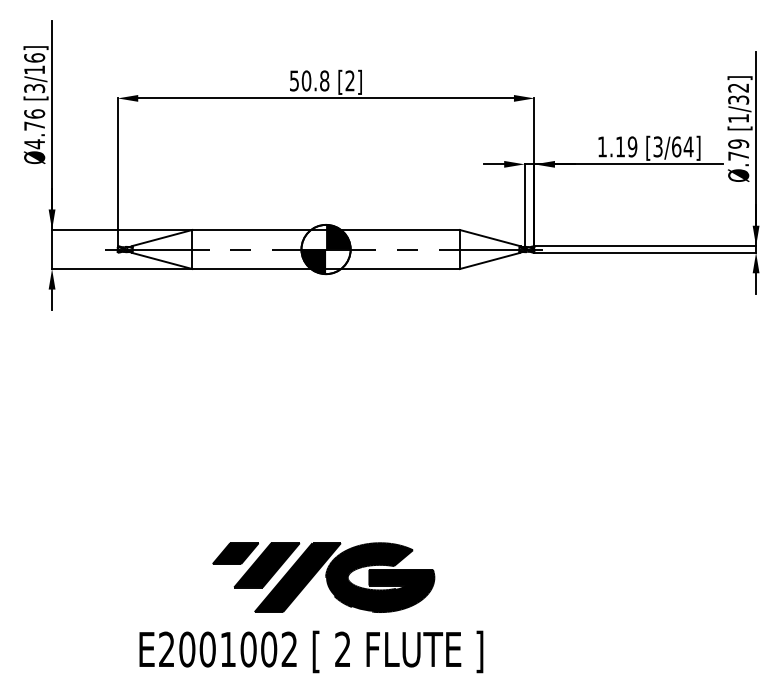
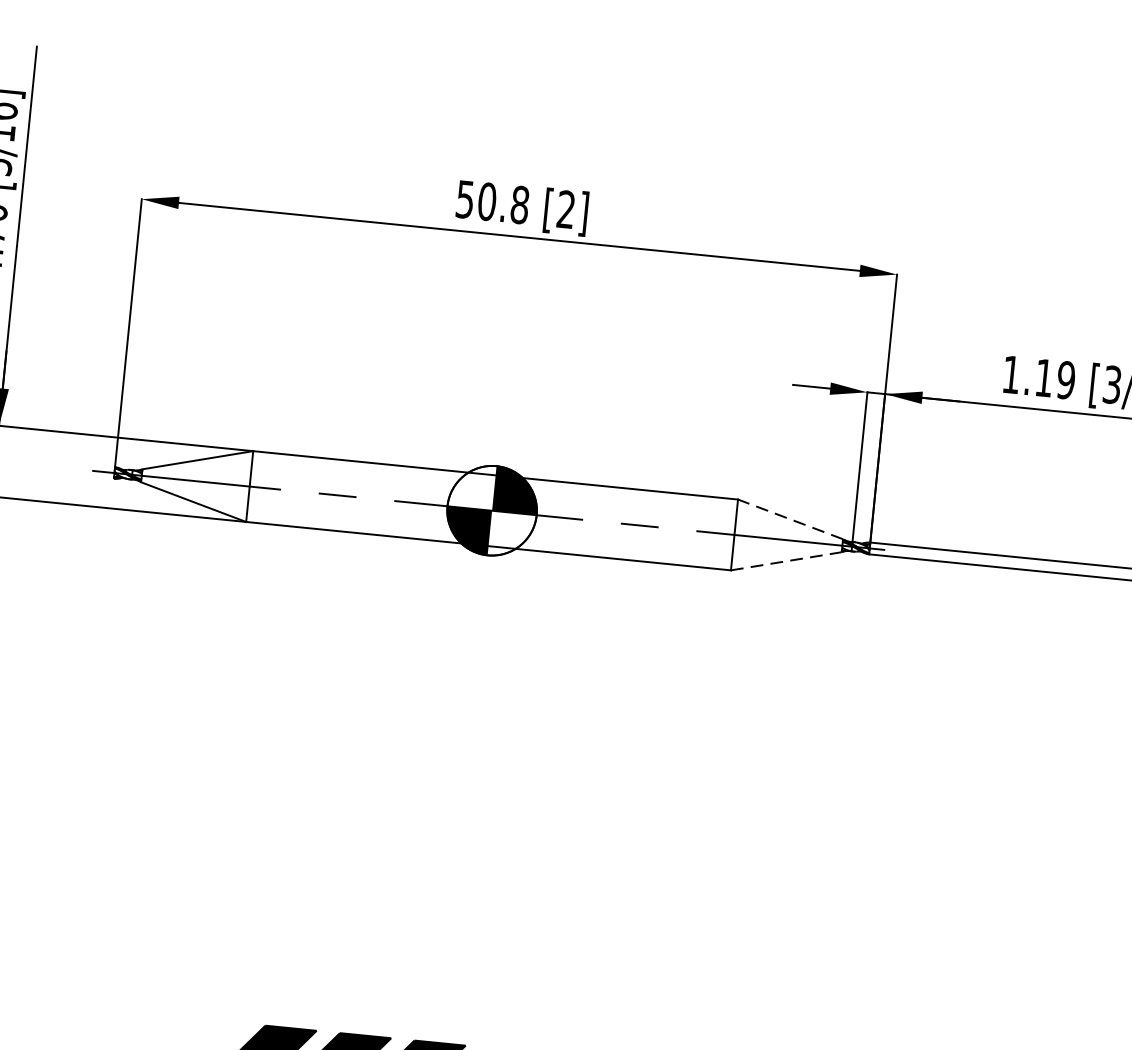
line: (489, 237) -> (790, 518), solid -> dashed
line: (489, 261) -> (786, 562), solid -> dashed

